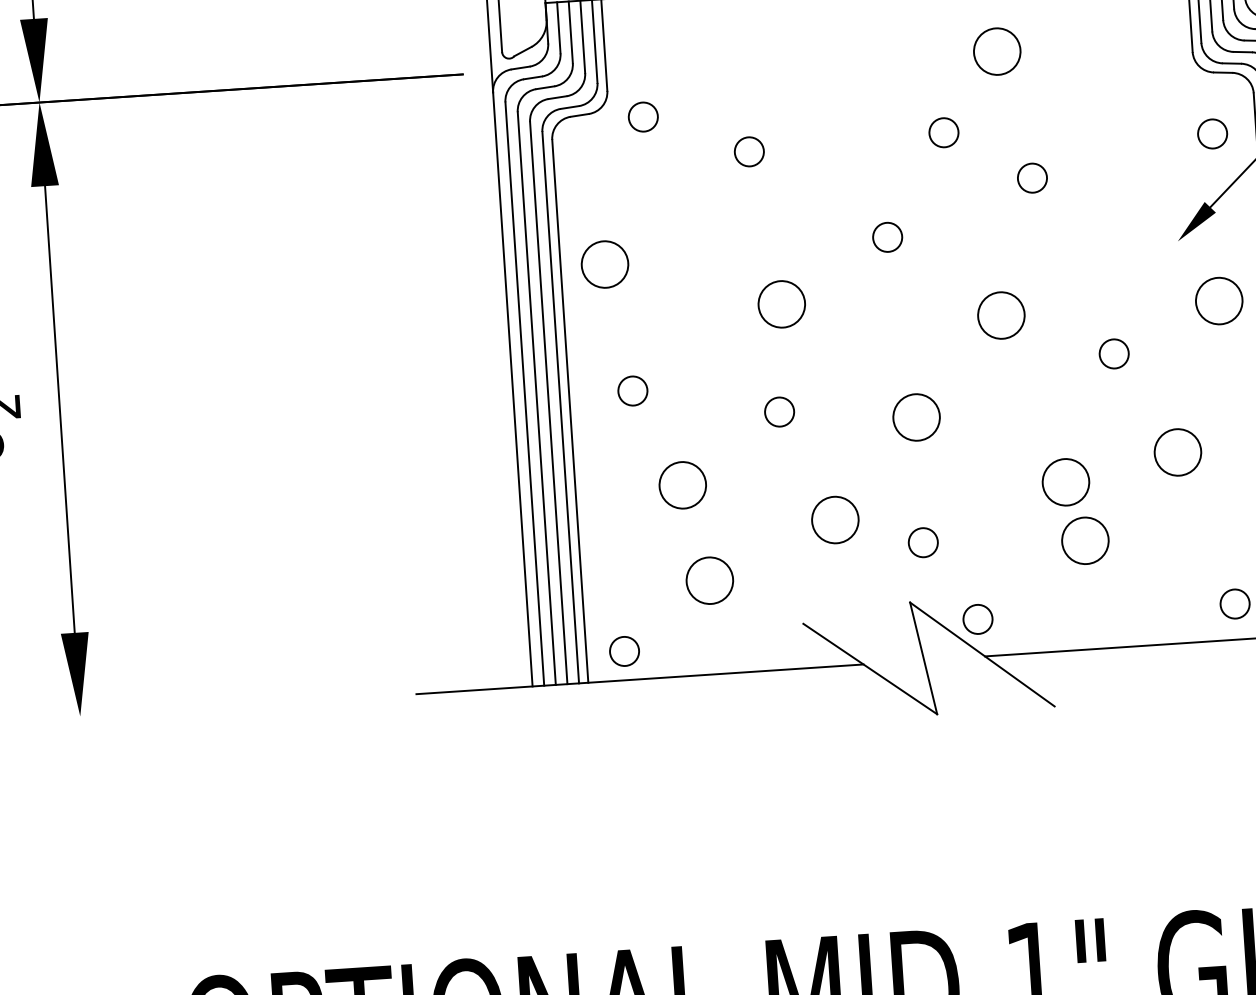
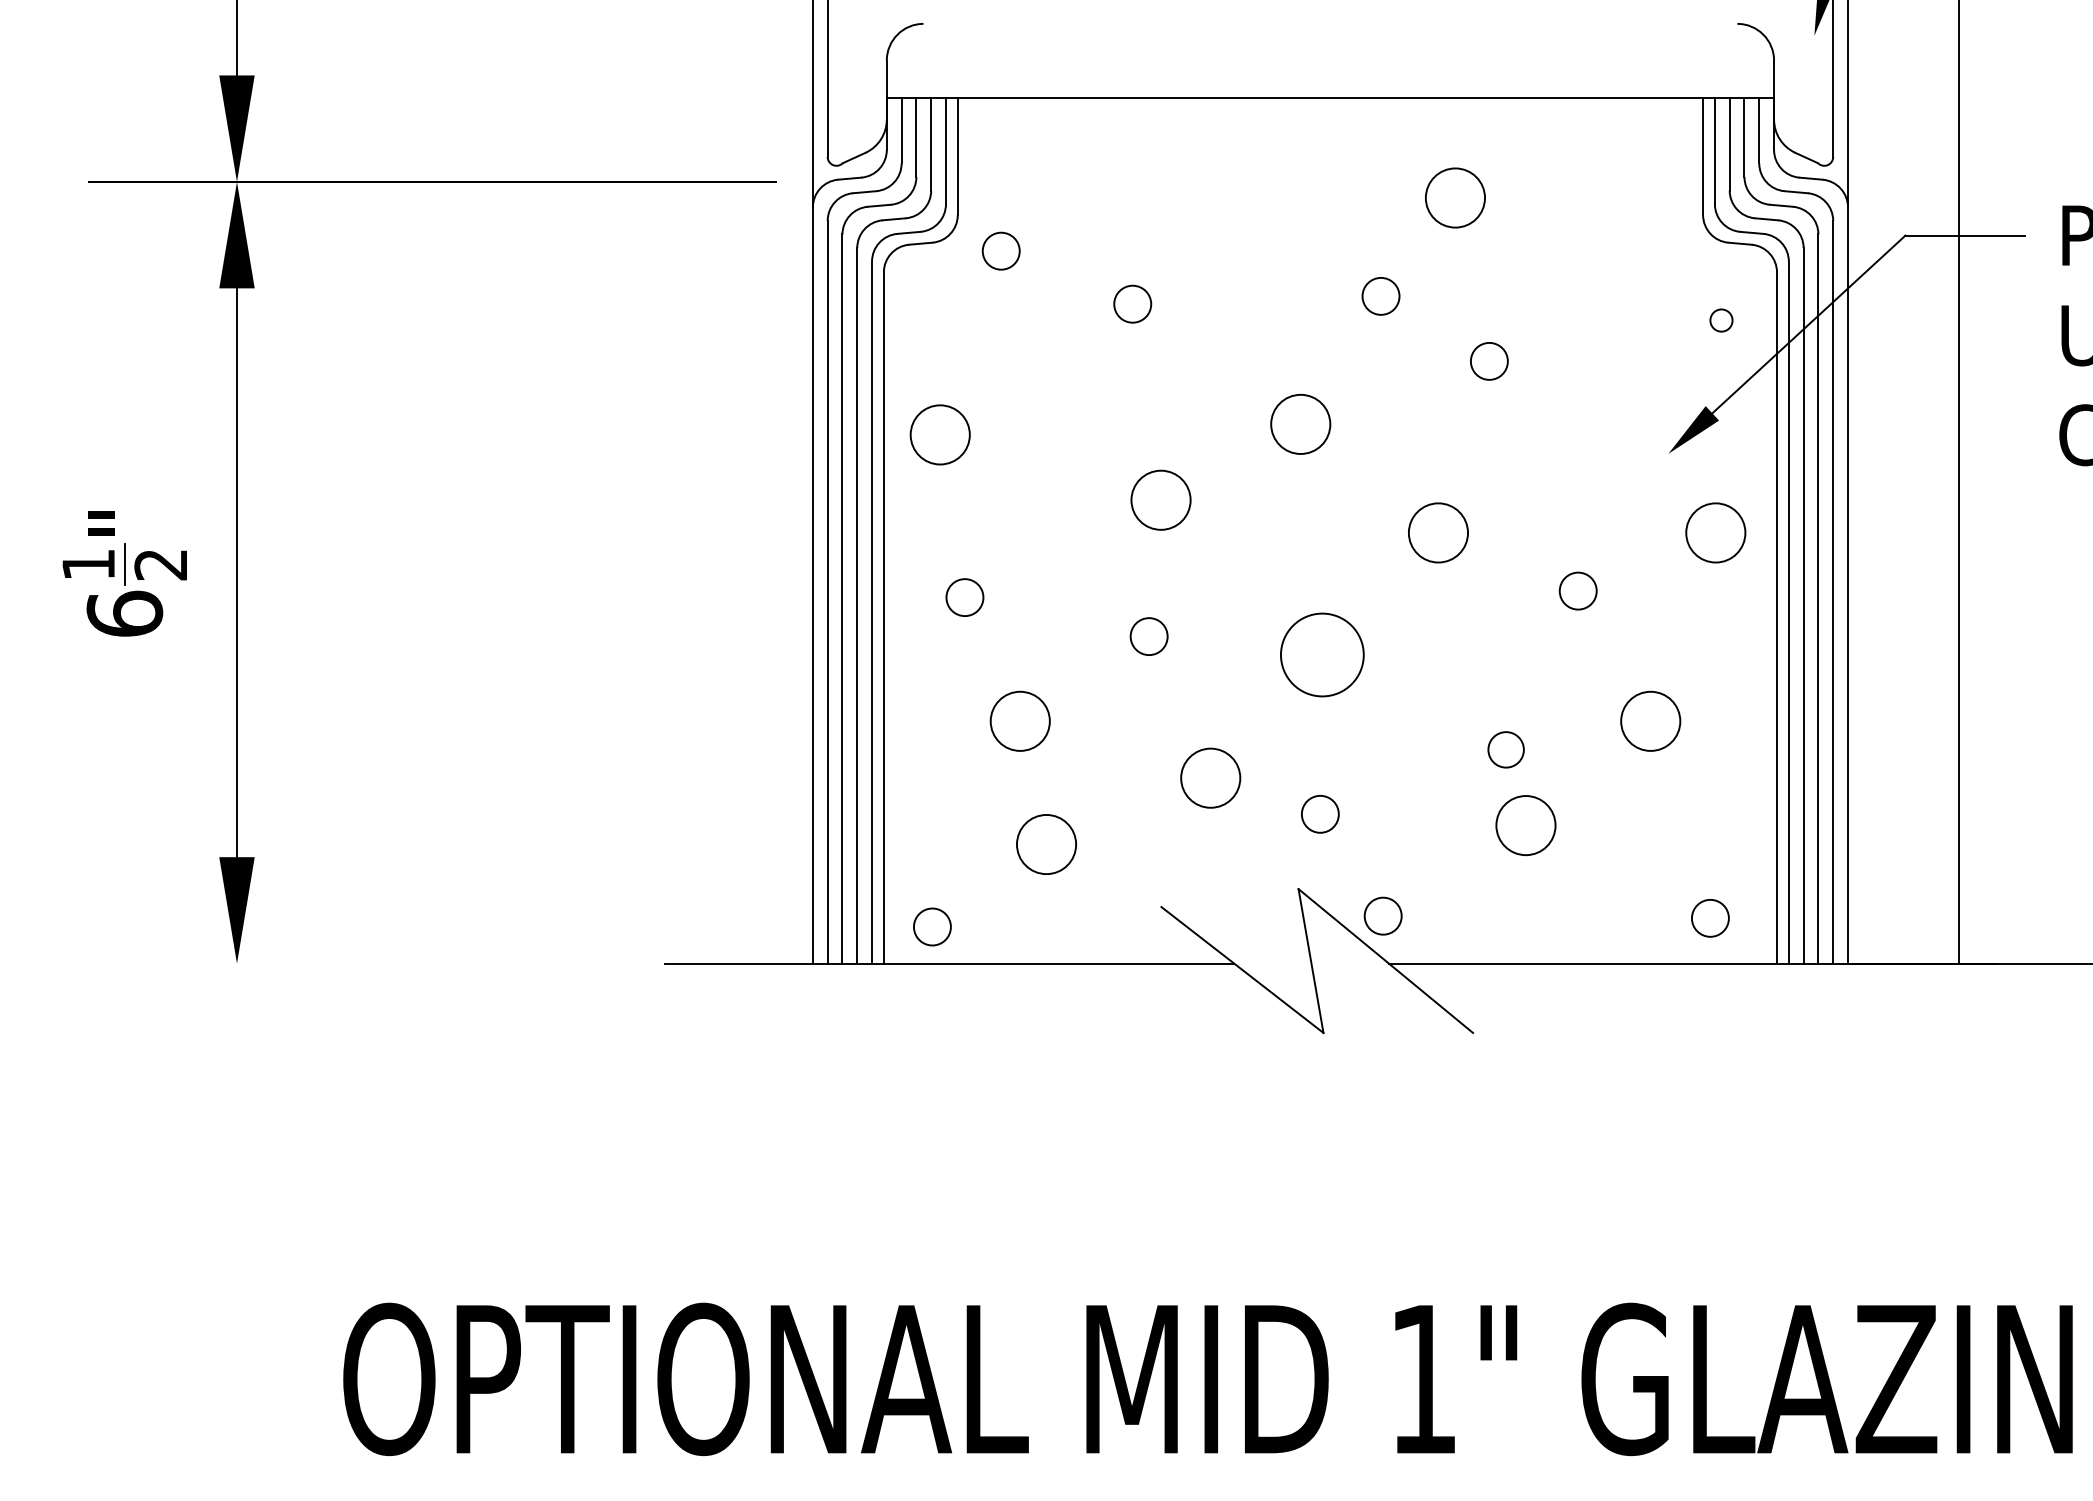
circle: (1212, 133) -> (1721, 320), size x0.6
circle: (887, 236) -> (1300, 423), size x1.6
circle: (915, 417) -> (1321, 654), size x1.4
circle: (1065, 482) -> (1505, 749), size x0.6

